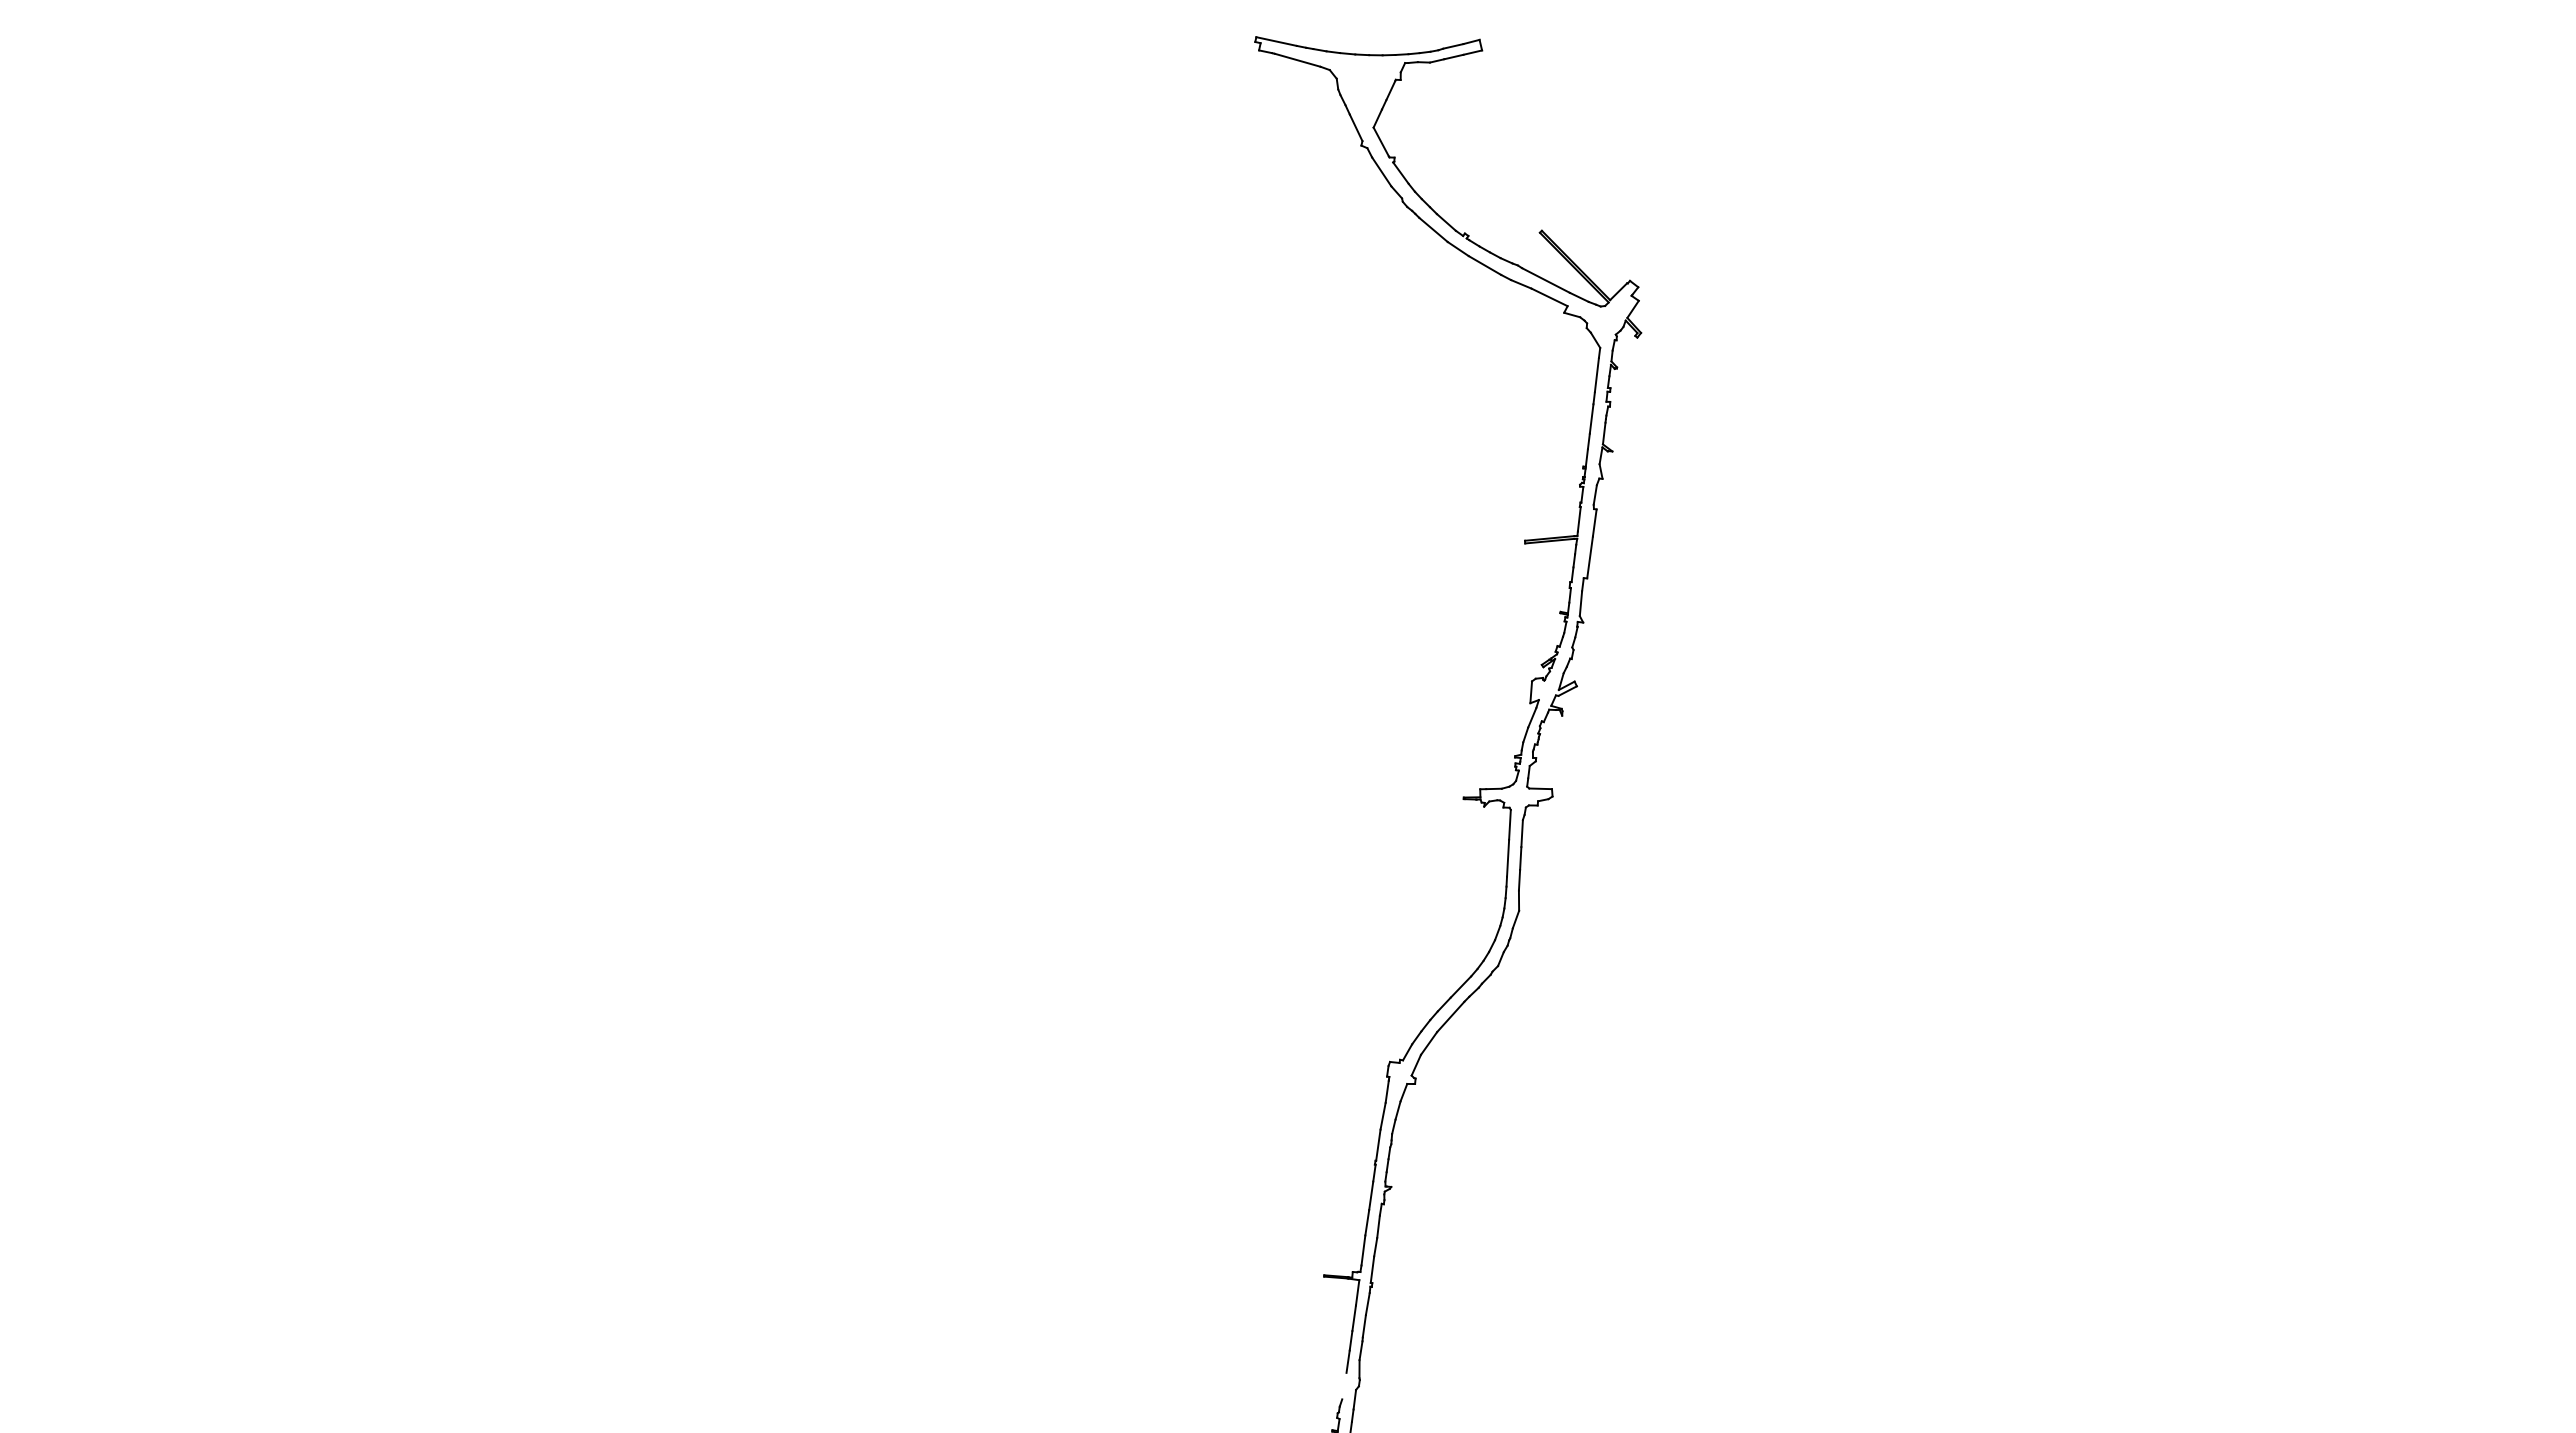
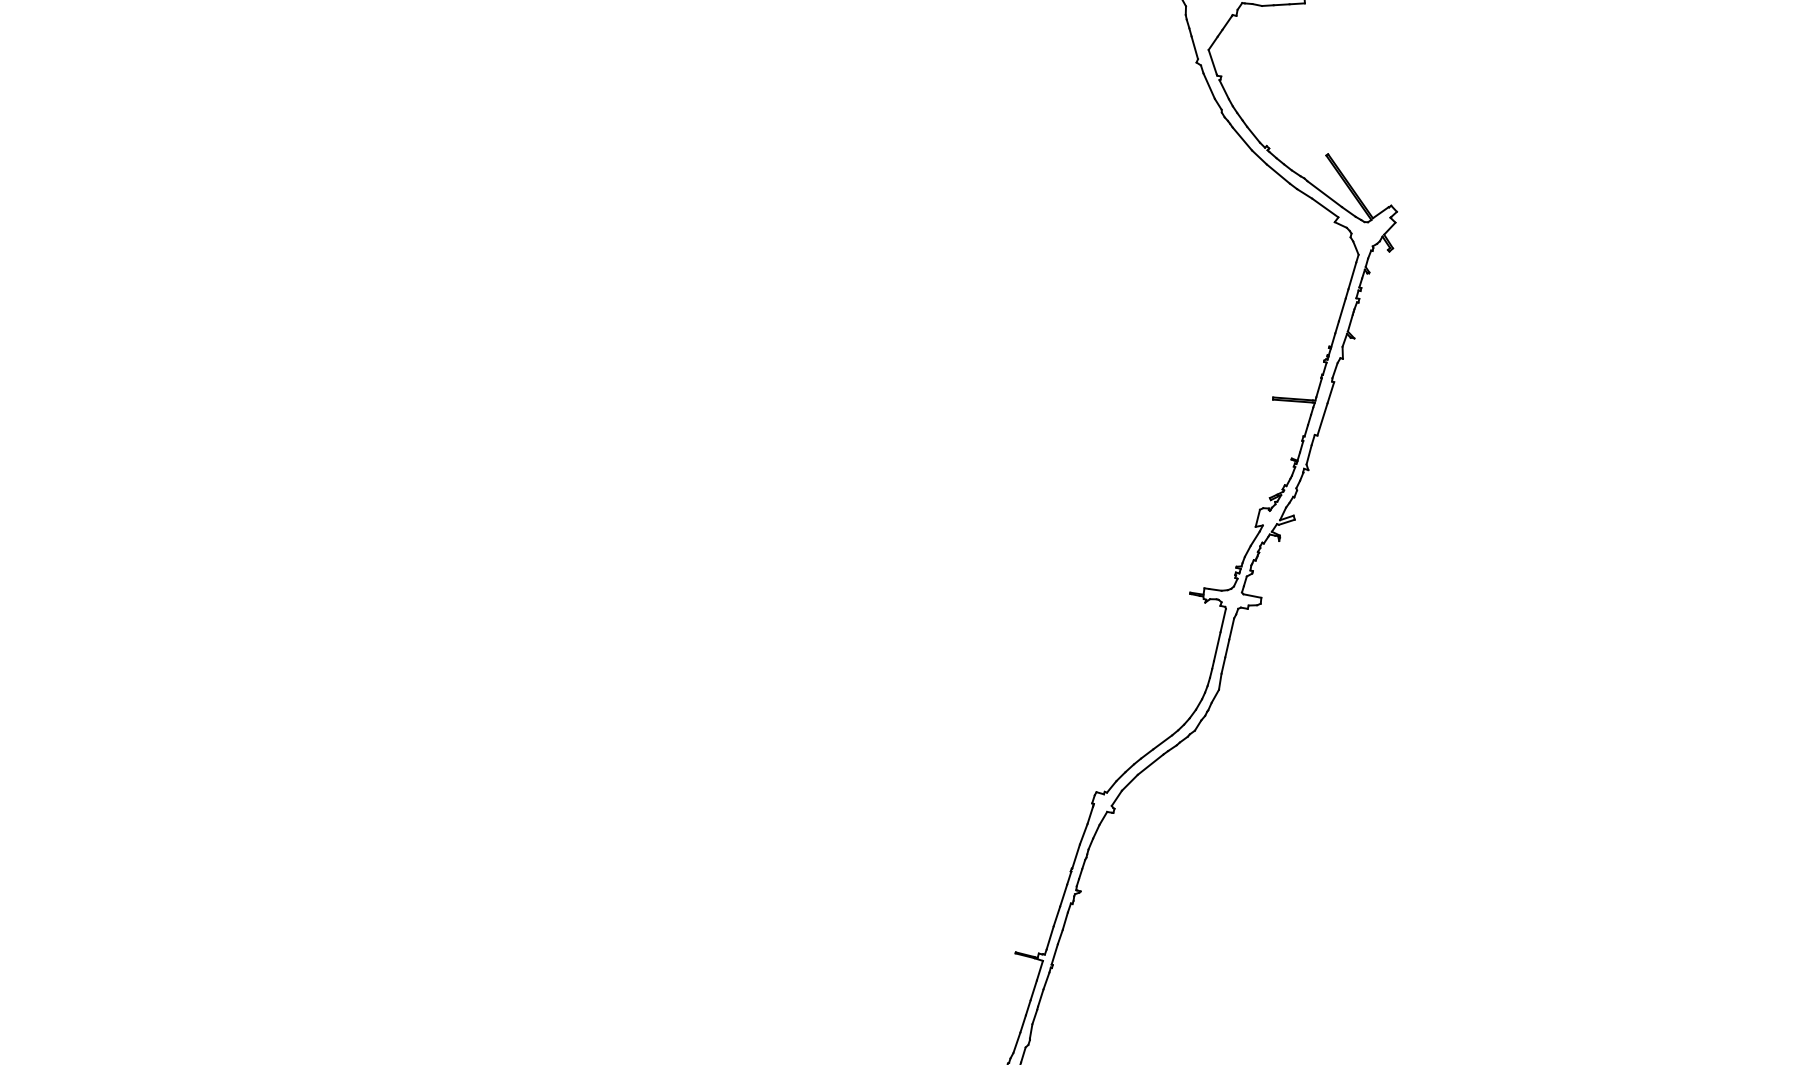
line: (1344, 1385) -> (1017, 1042), added

